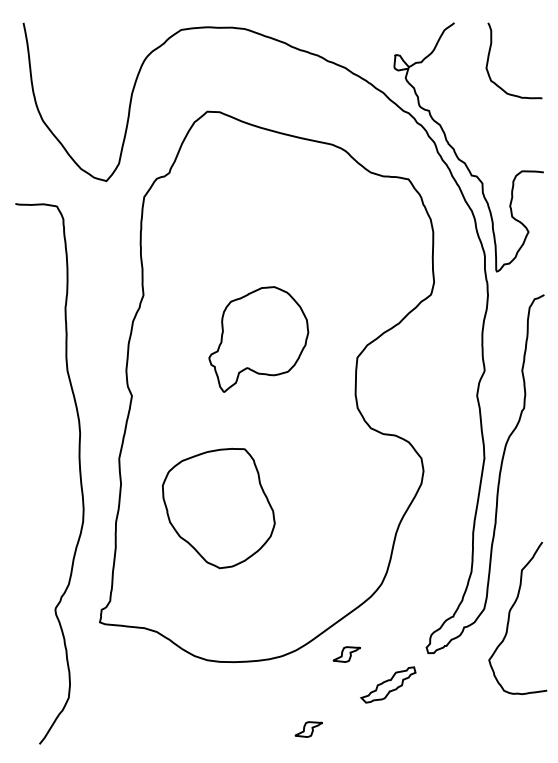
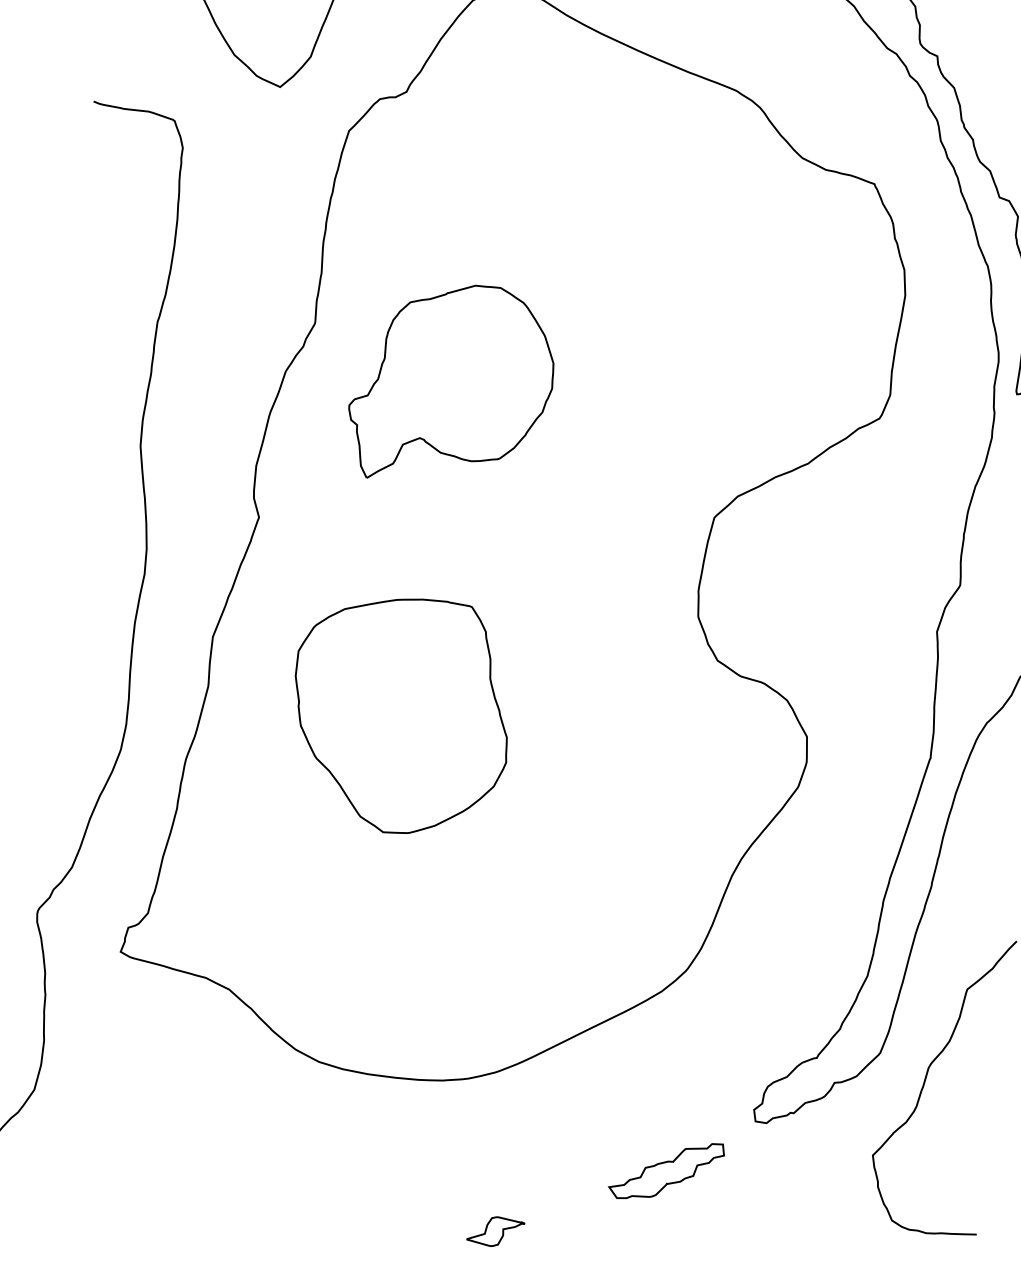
part: (258, 339) -> (451, 385), moved
part: (218, 508) -> (400, 714), moved
part: (346, 654) -> (594, 1096), removed

